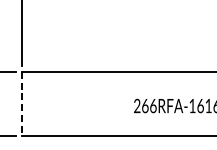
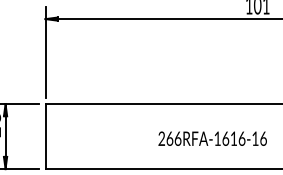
line: (22, 103) -> (45, 136), dashed -> solid

